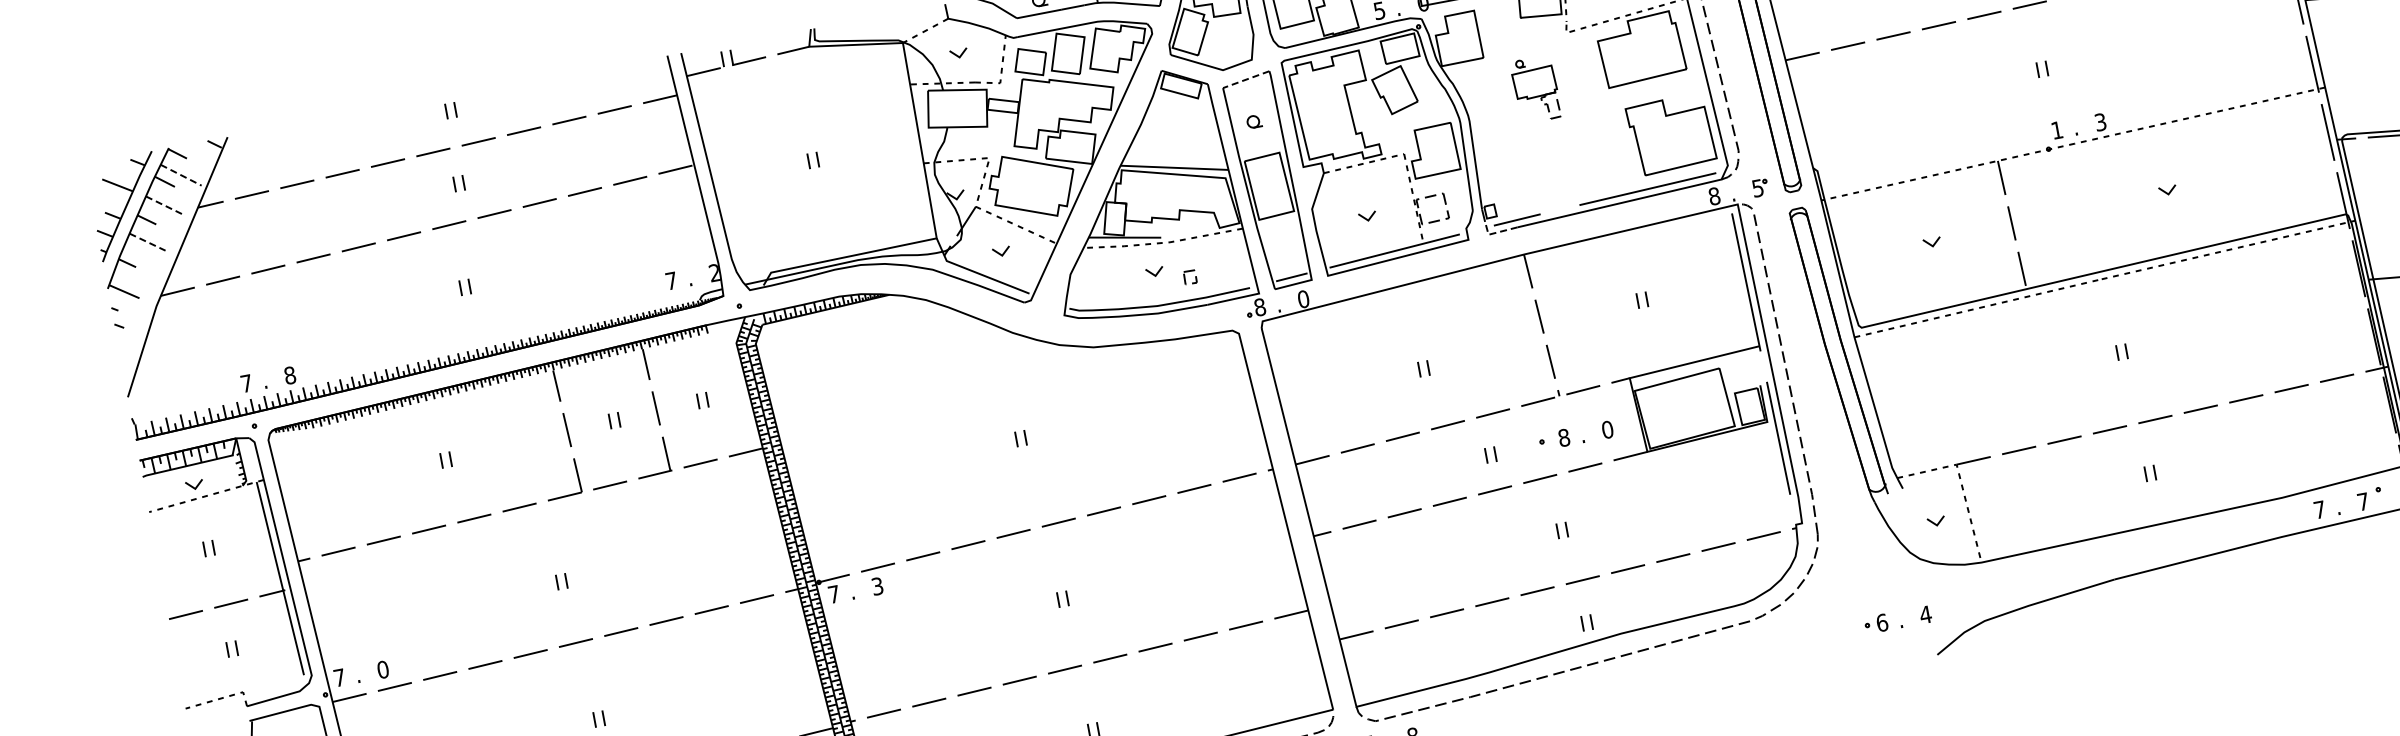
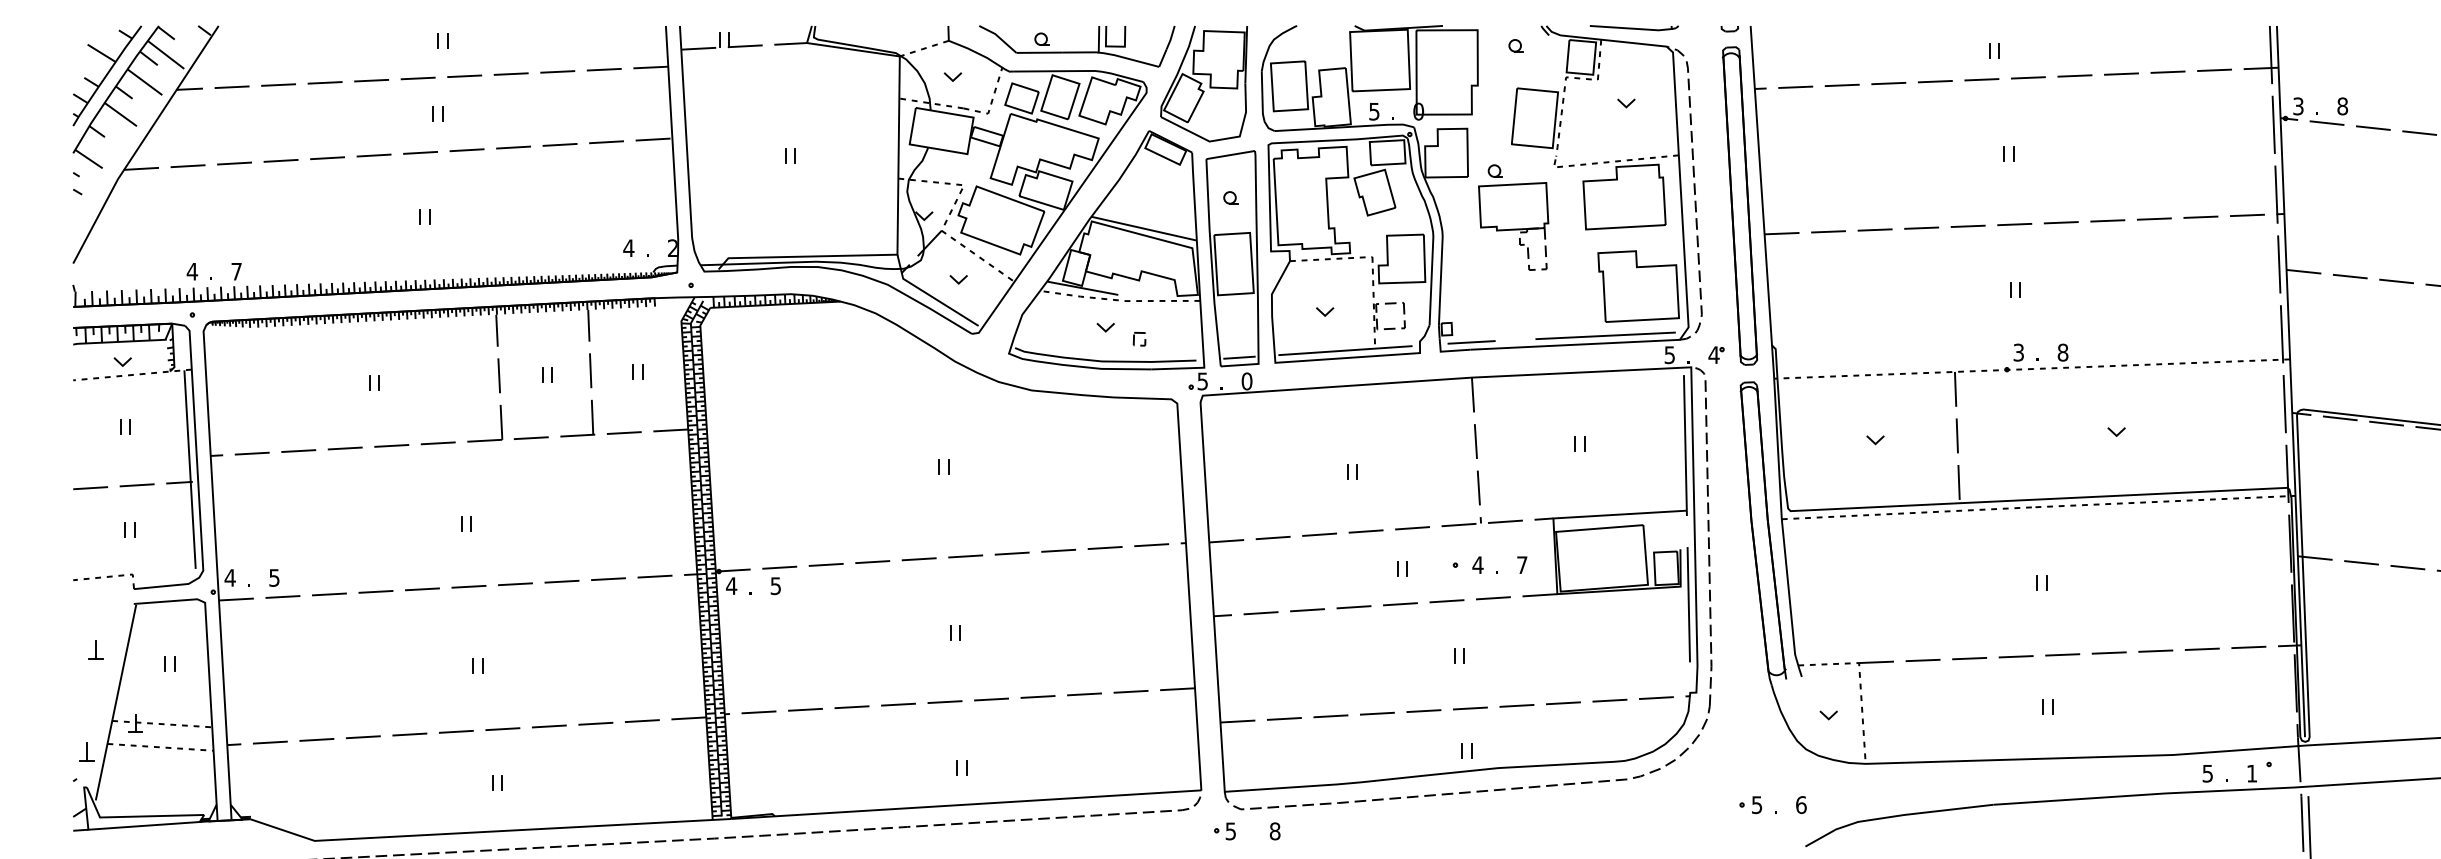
line: (1246, 80) -> (1230, 155), dashed -> solid
part: (1535, 89) -> (1513, 217), size x1.67
text: (2100, 122) -> (2062, 352), 3 -> 8
text: (2056, 130) -> (2018, 352), 1 -> 3
line: (181, 174) -> (166, 54), dashed -> solid
text: (1757, 188) -> (1713, 355), 5 -> 4
text: (1714, 196) -> (1669, 355), 8 -> 5
line: (165, 206) -> (144, 82), dashed -> solid
line: (1495, 233) -> (1447, 351), dashed -> solid
line: (147, 242) -> (120, 114), dashed -> solid
text: (670, 280) -> (628, 247), 7 -> 4
text: (1259, 307) -> (1202, 381), 8 -> 5
text: (289, 375) -> (236, 271), 8 -> 7
text: (246, 383) -> (192, 271), 7 -> 4
text: (1607, 430) -> (1522, 565), 0 -> 7
text: (1563, 438) -> (1477, 565), 8 -> 4
text: (2363, 501) -> (2252, 773), 7 -> 1
text: (2319, 509) -> (2207, 773), 7 -> 5
text: (877, 585) -> (775, 585), 3 -> 5
text: (833, 593) -> (731, 585), 7 -> 4
text: (1925, 615) -> (1800, 805), 4 -> 6
text: (1881, 623) -> (1756, 805), 6 -> 5
text: (383, 669) -> (274, 577), 0 -> 5
text: (338, 677) -> (229, 577), 7 -> 4

